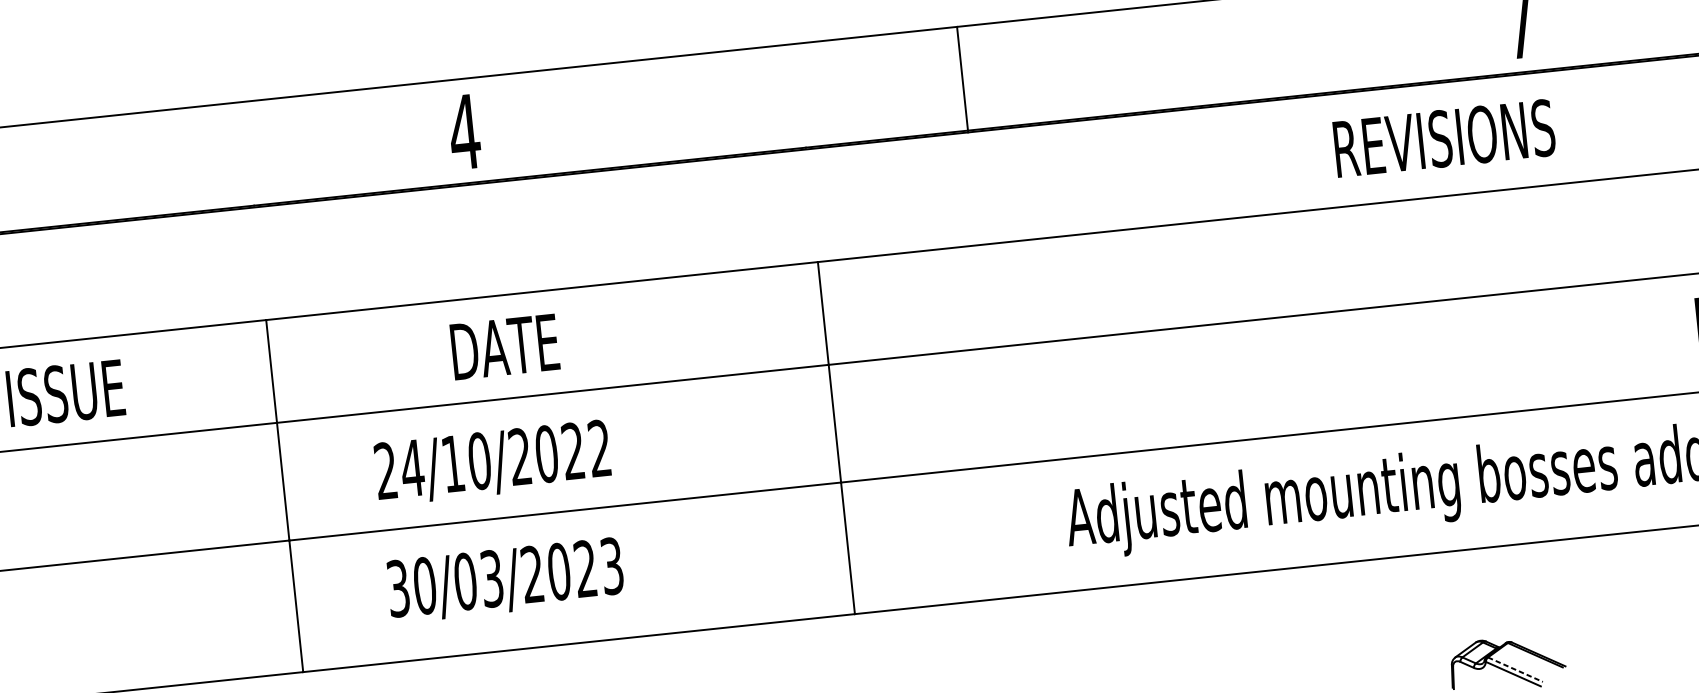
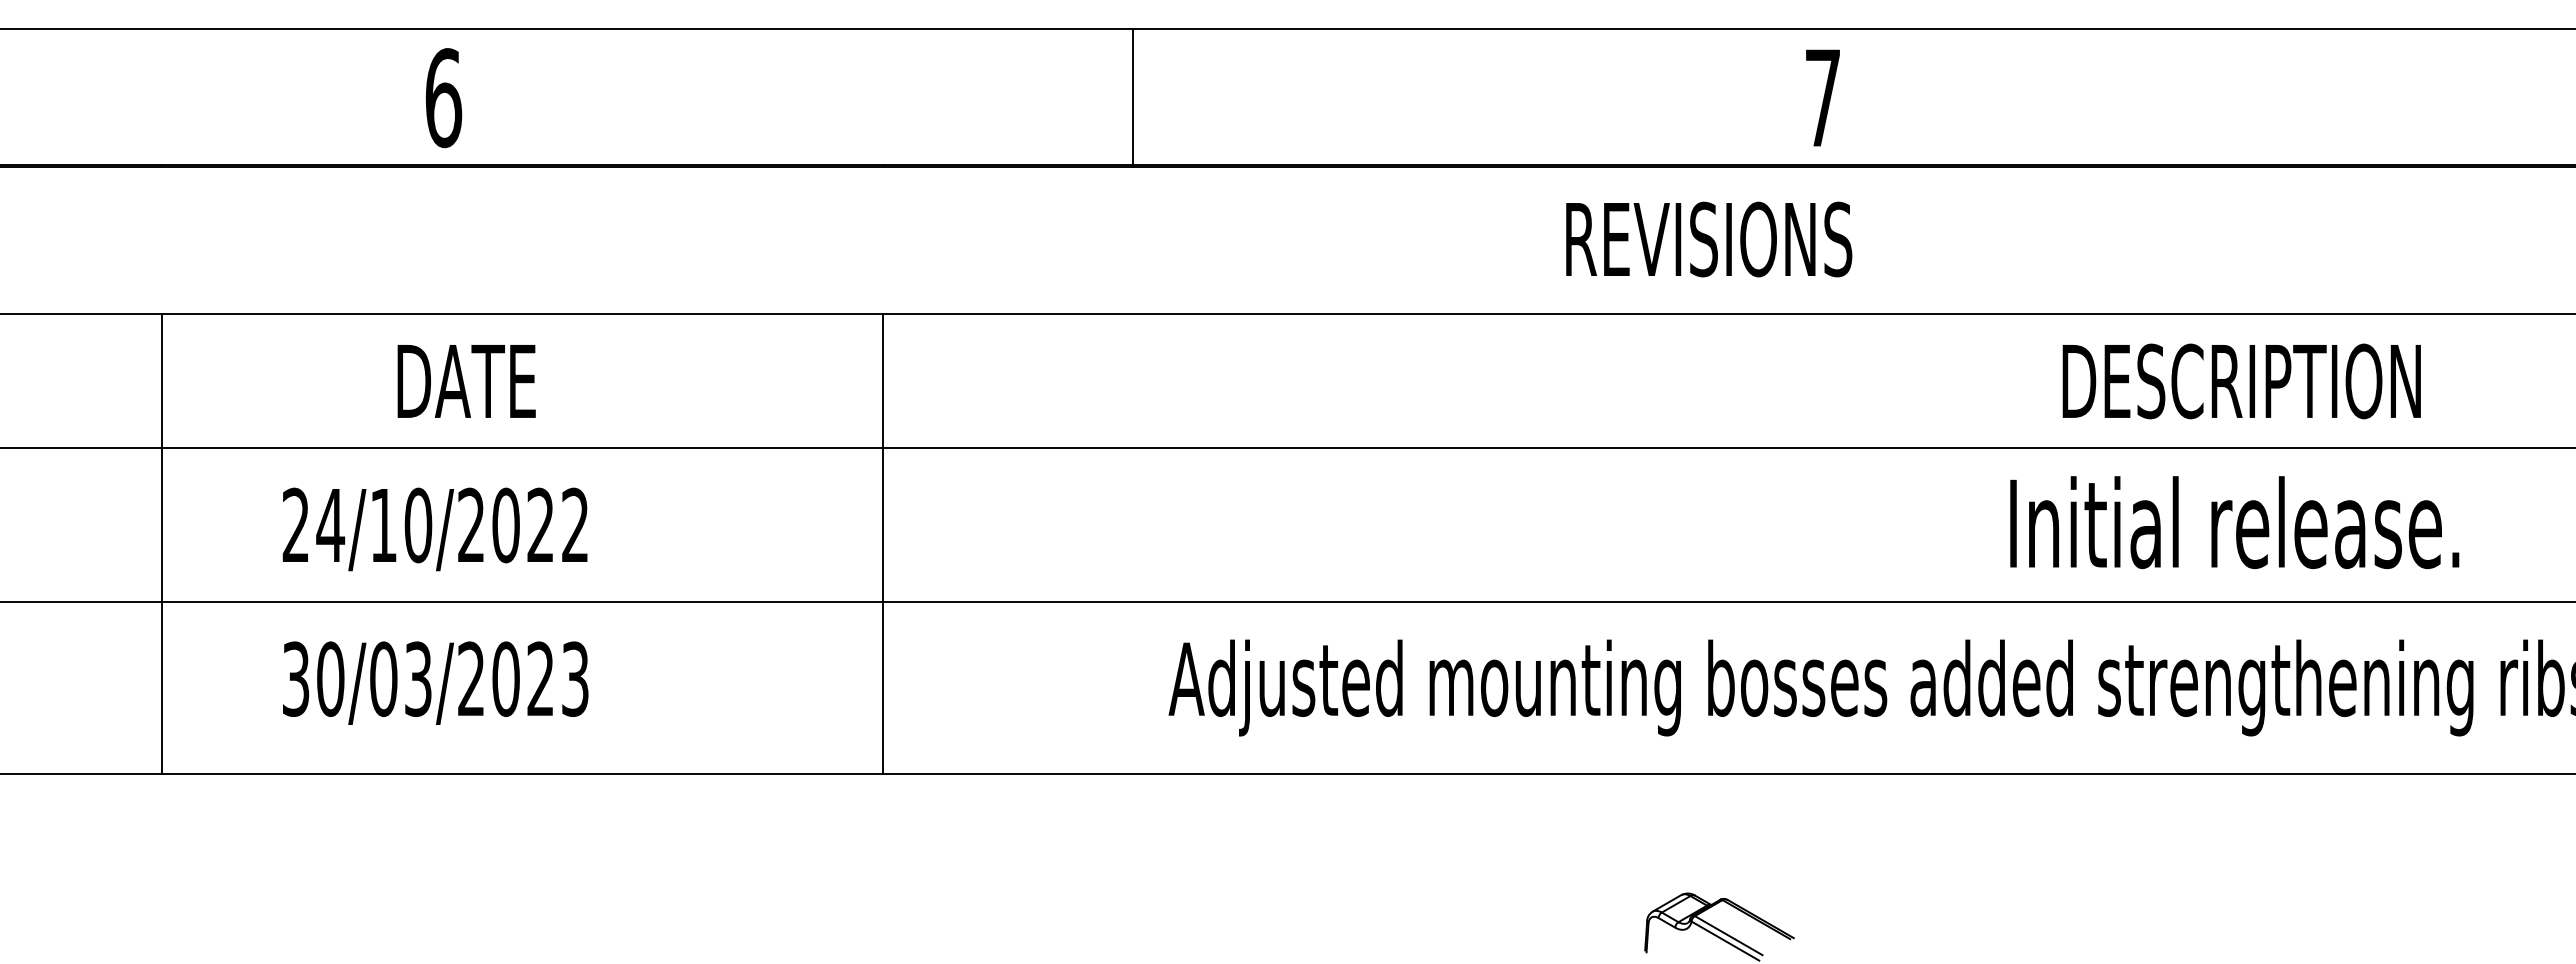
line: (962, 79) -> (1133, 97), moved
text: (464, 132) -> (443, 98), 4 -> 6
line: (1516, 669) -> (1729, 935), dashed -> solid

